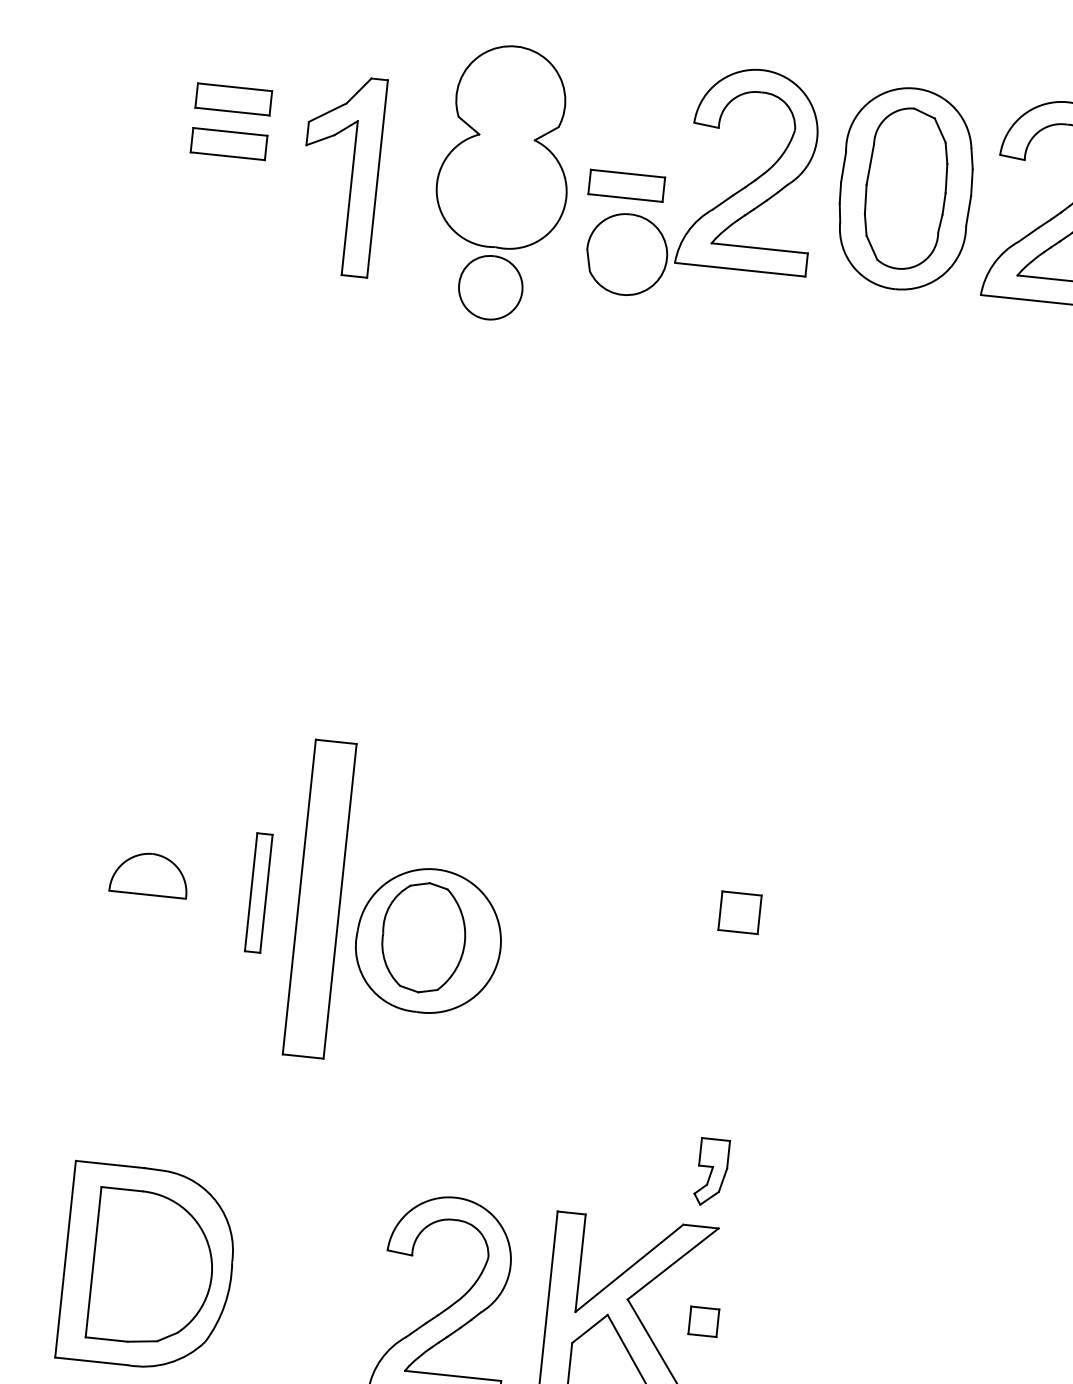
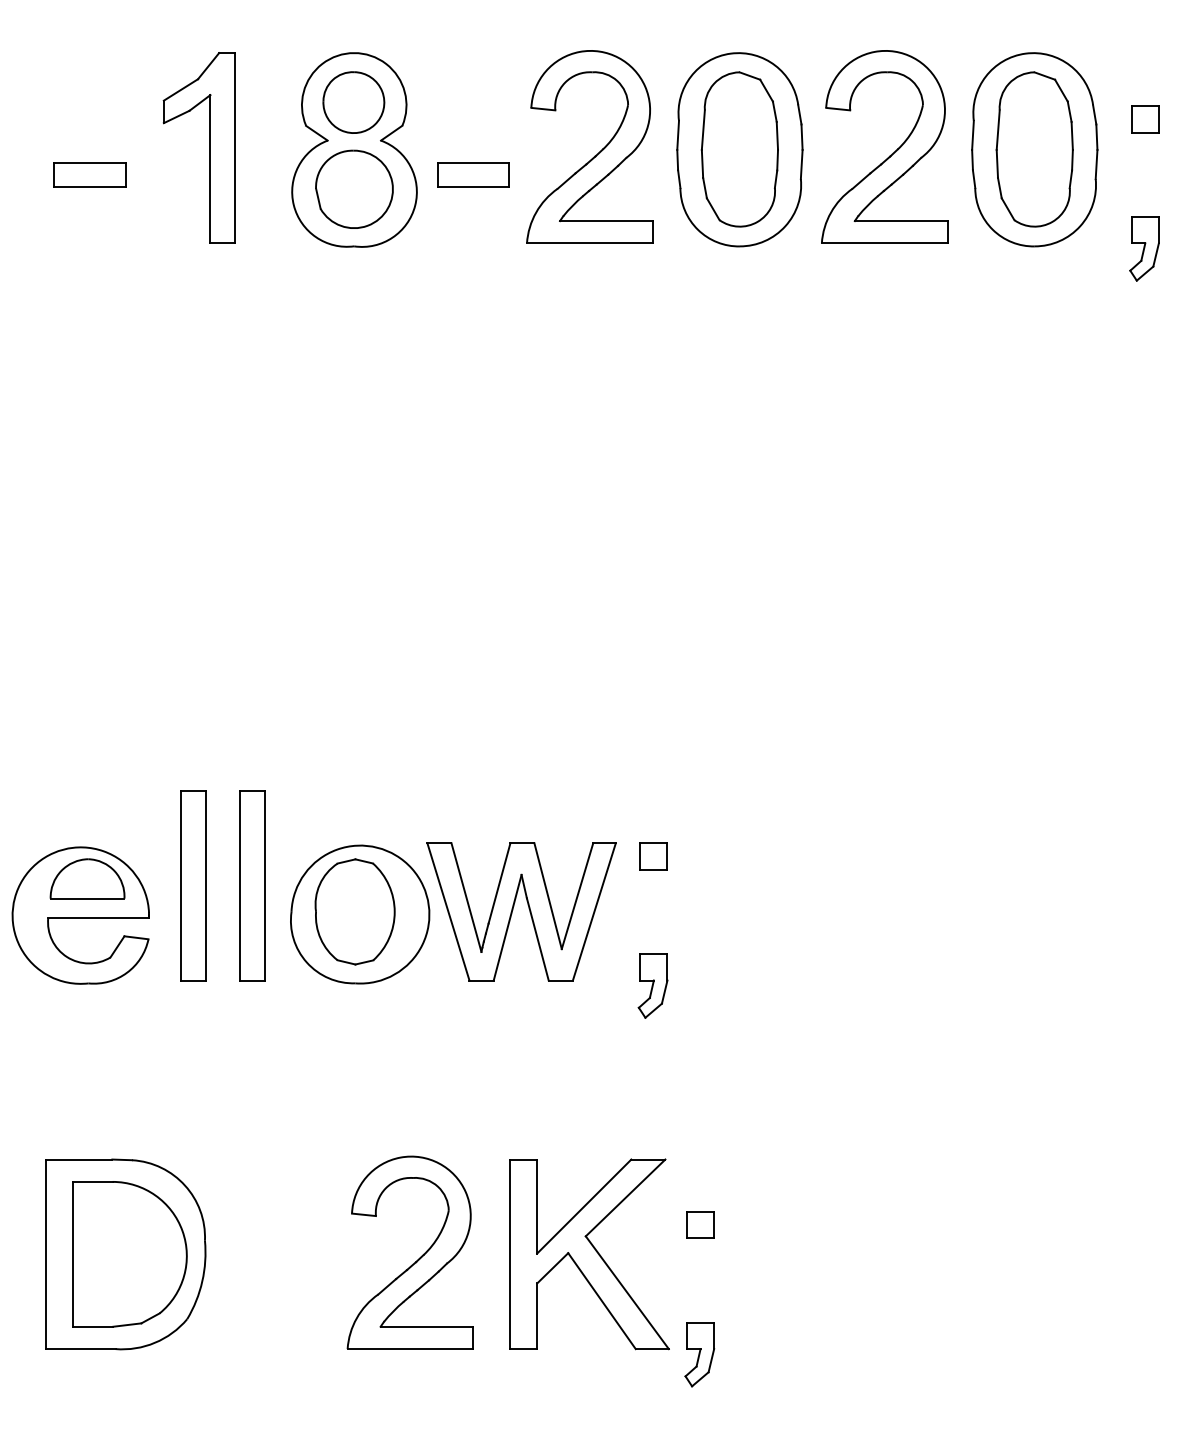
part: (233, 99) -> (89, 131), removed
part: (351, 175) -> (209, 147), moved
part: (627, 253) -> (354, 188), moved
part: (490, 287) -> (353, 102), moved
part: (258, 892) -> (193, 885), size x1.67
part: (320, 899) -> (252, 885), size x0.62
part: (138, 911) -> (80, 915), added
part: (739, 912) -> (653, 856), size x0.71
part: (604, 953) -> (528, 908), added
part: (711, 1172) -> (652, 985), moved
part: (703, 1321) -> (700, 1224), moved

